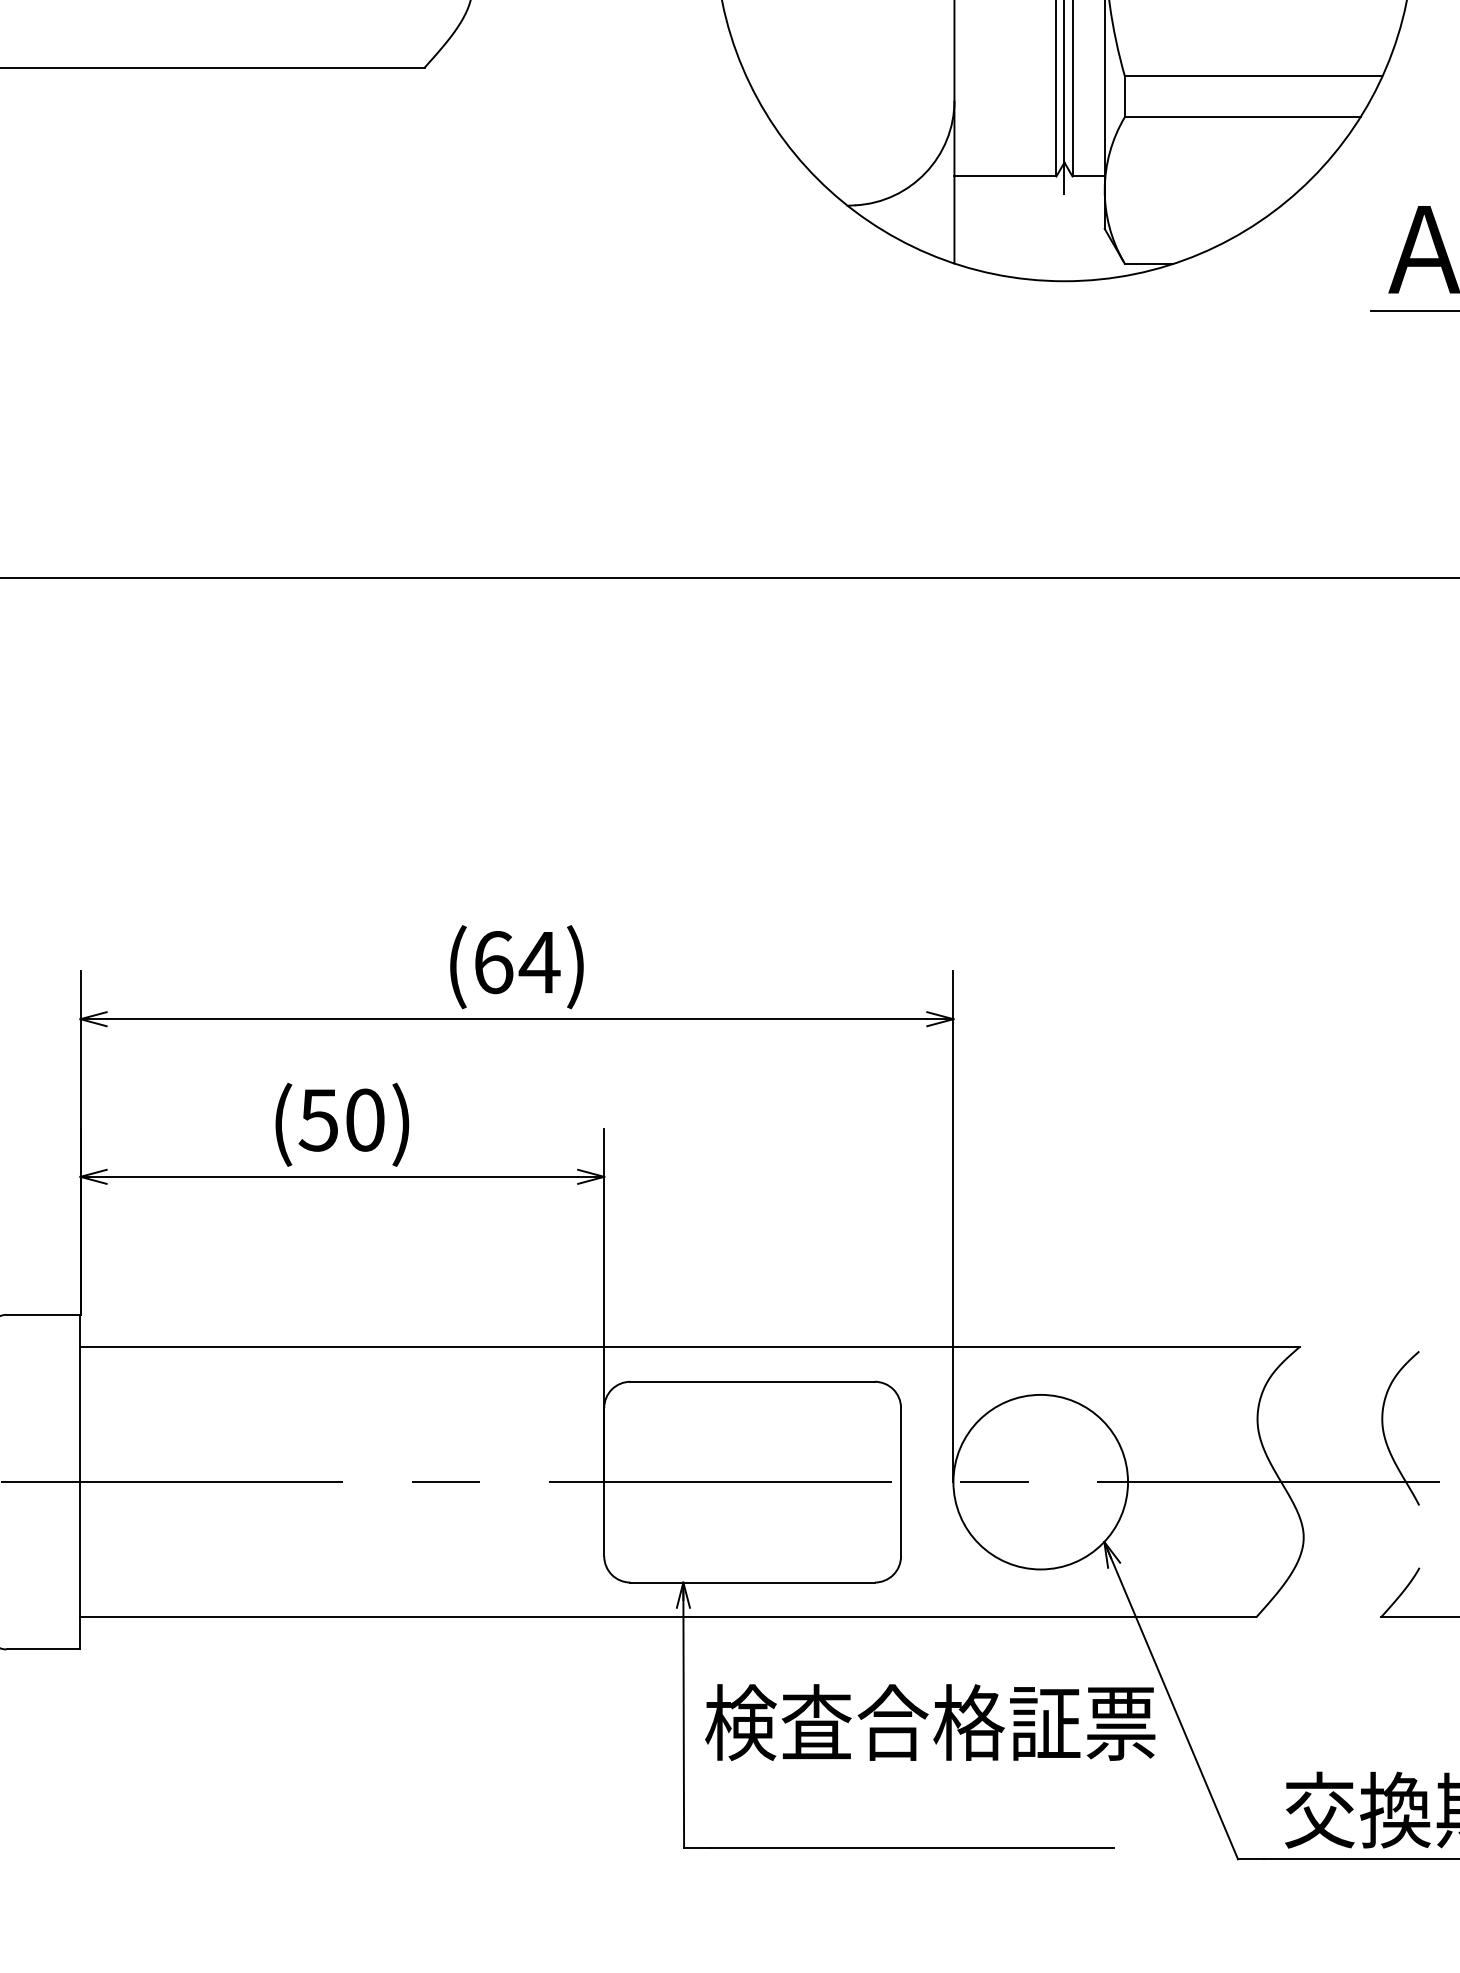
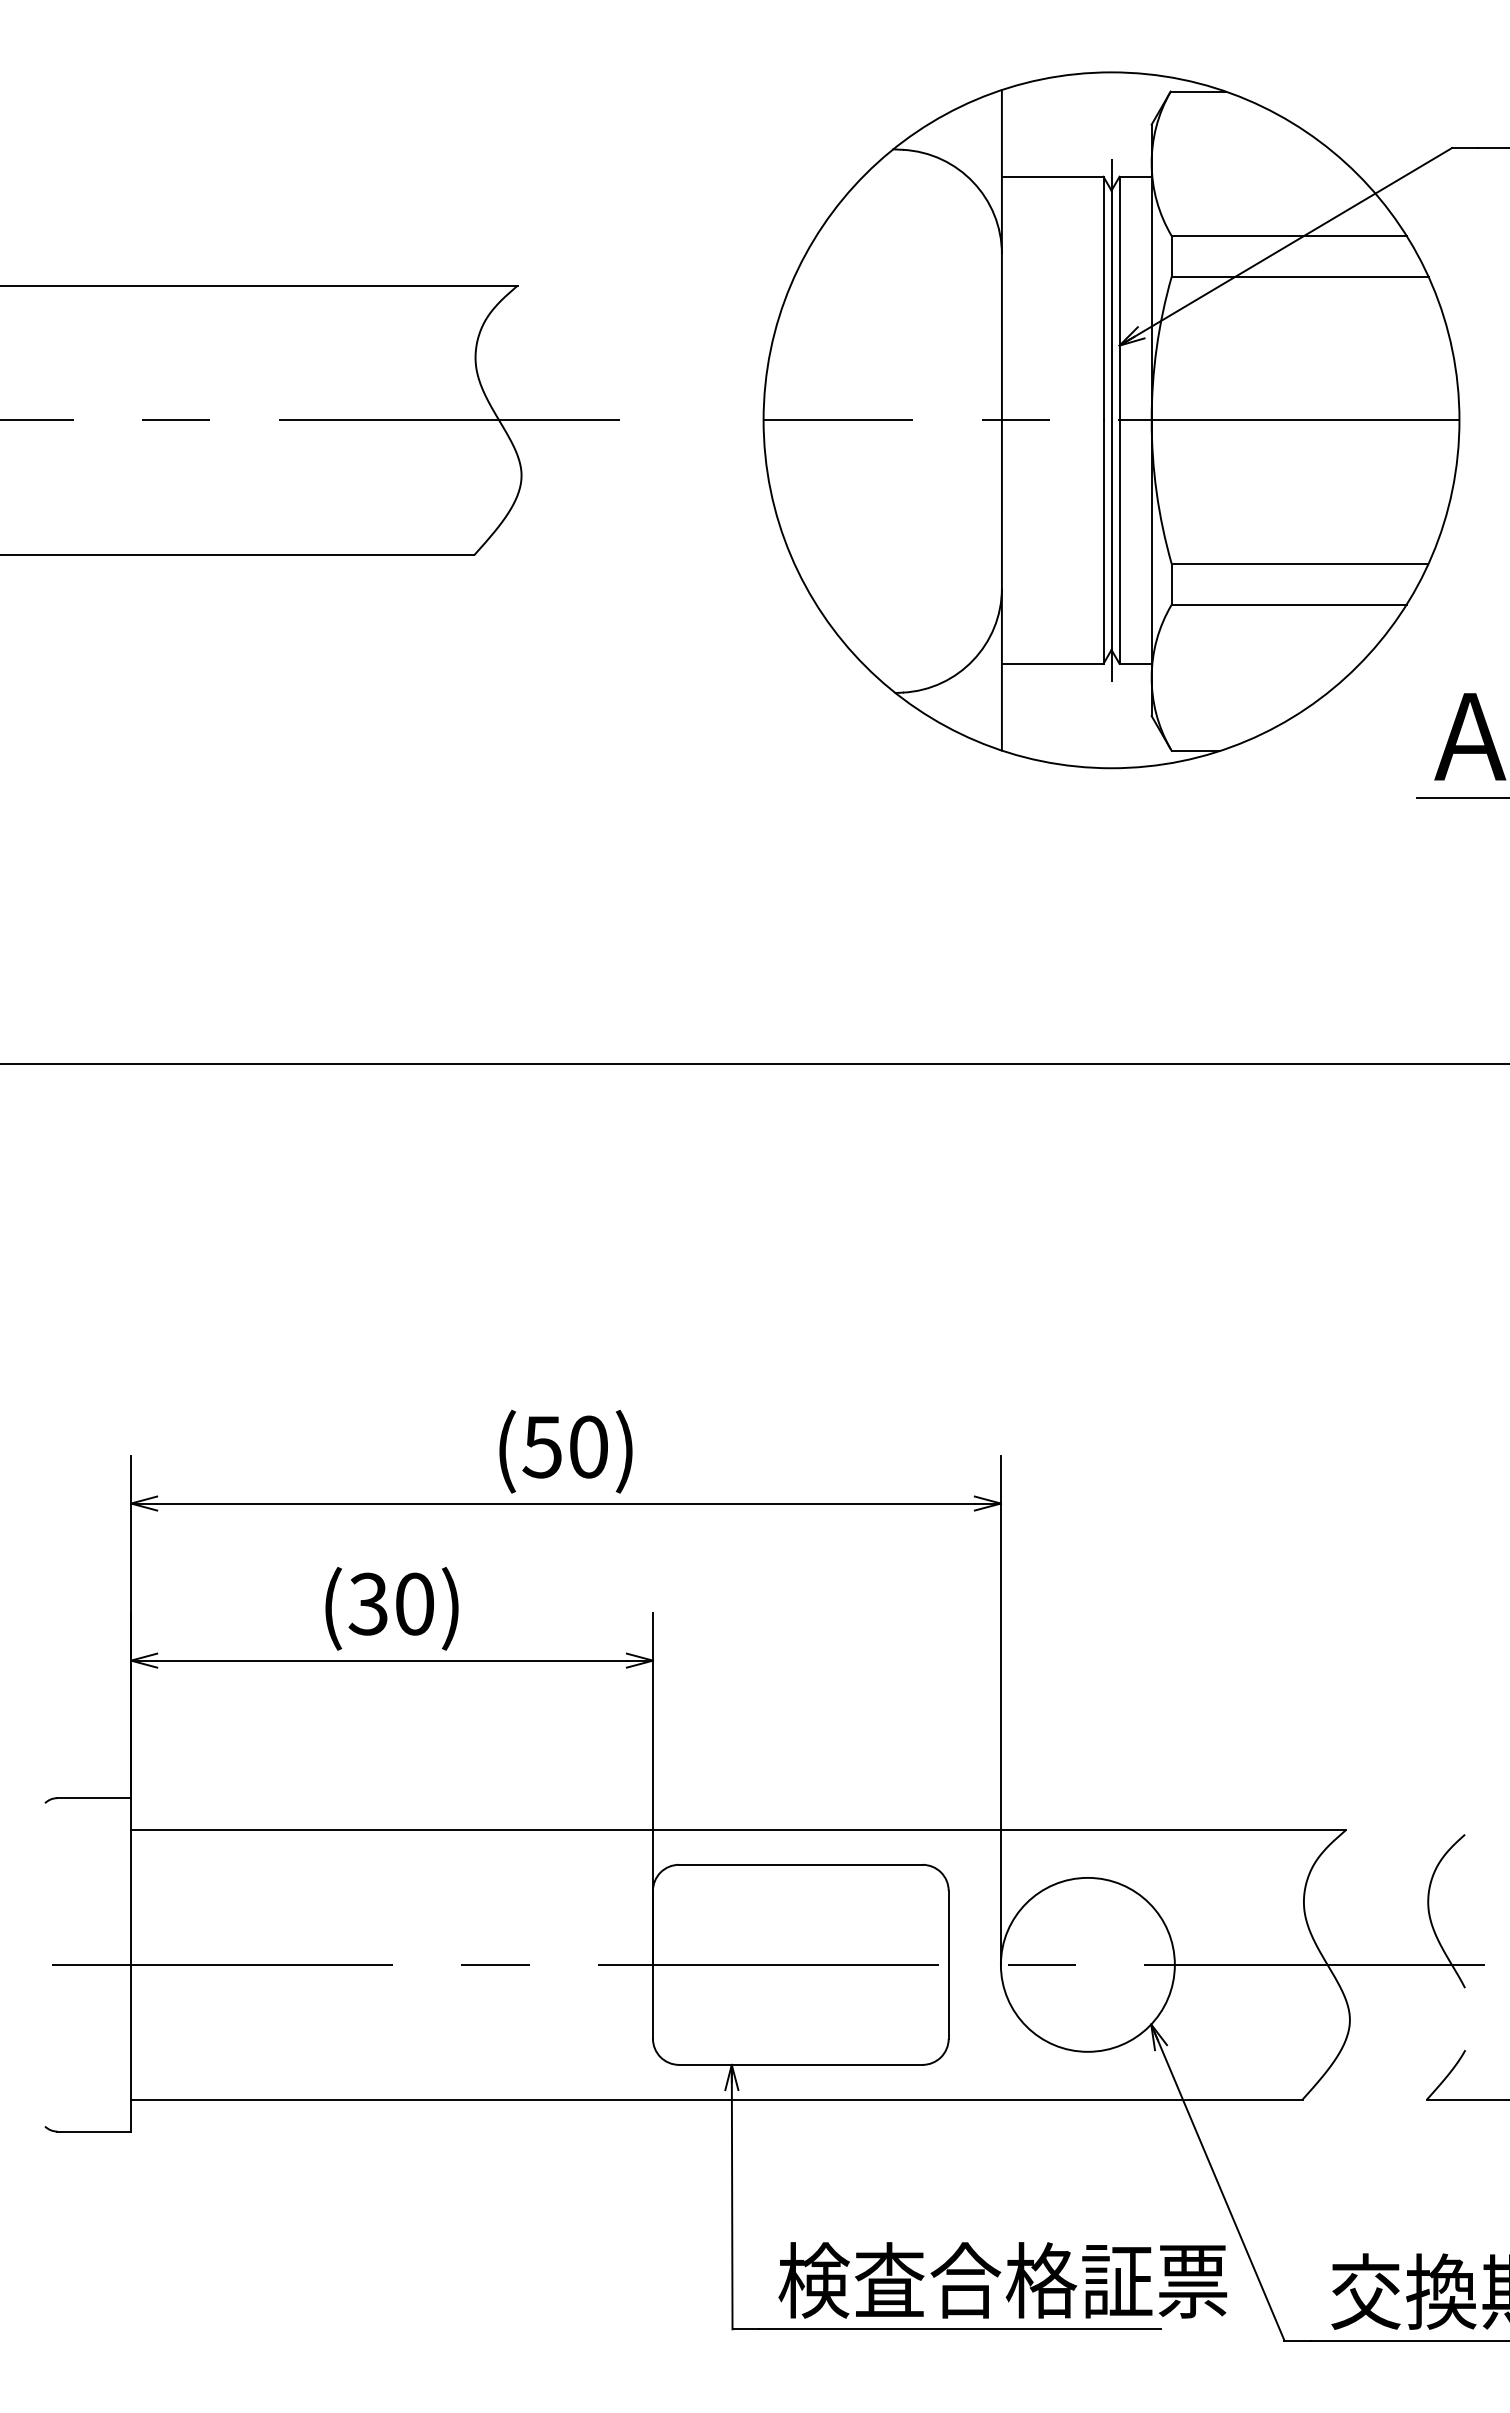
text: (516, 961) -> (565, 1446), (64) -> (50)
text: (317, 1119) -> (367, 1603), (50) -> (30)
text: (929, 1722) -> (1002, 2280), moved

